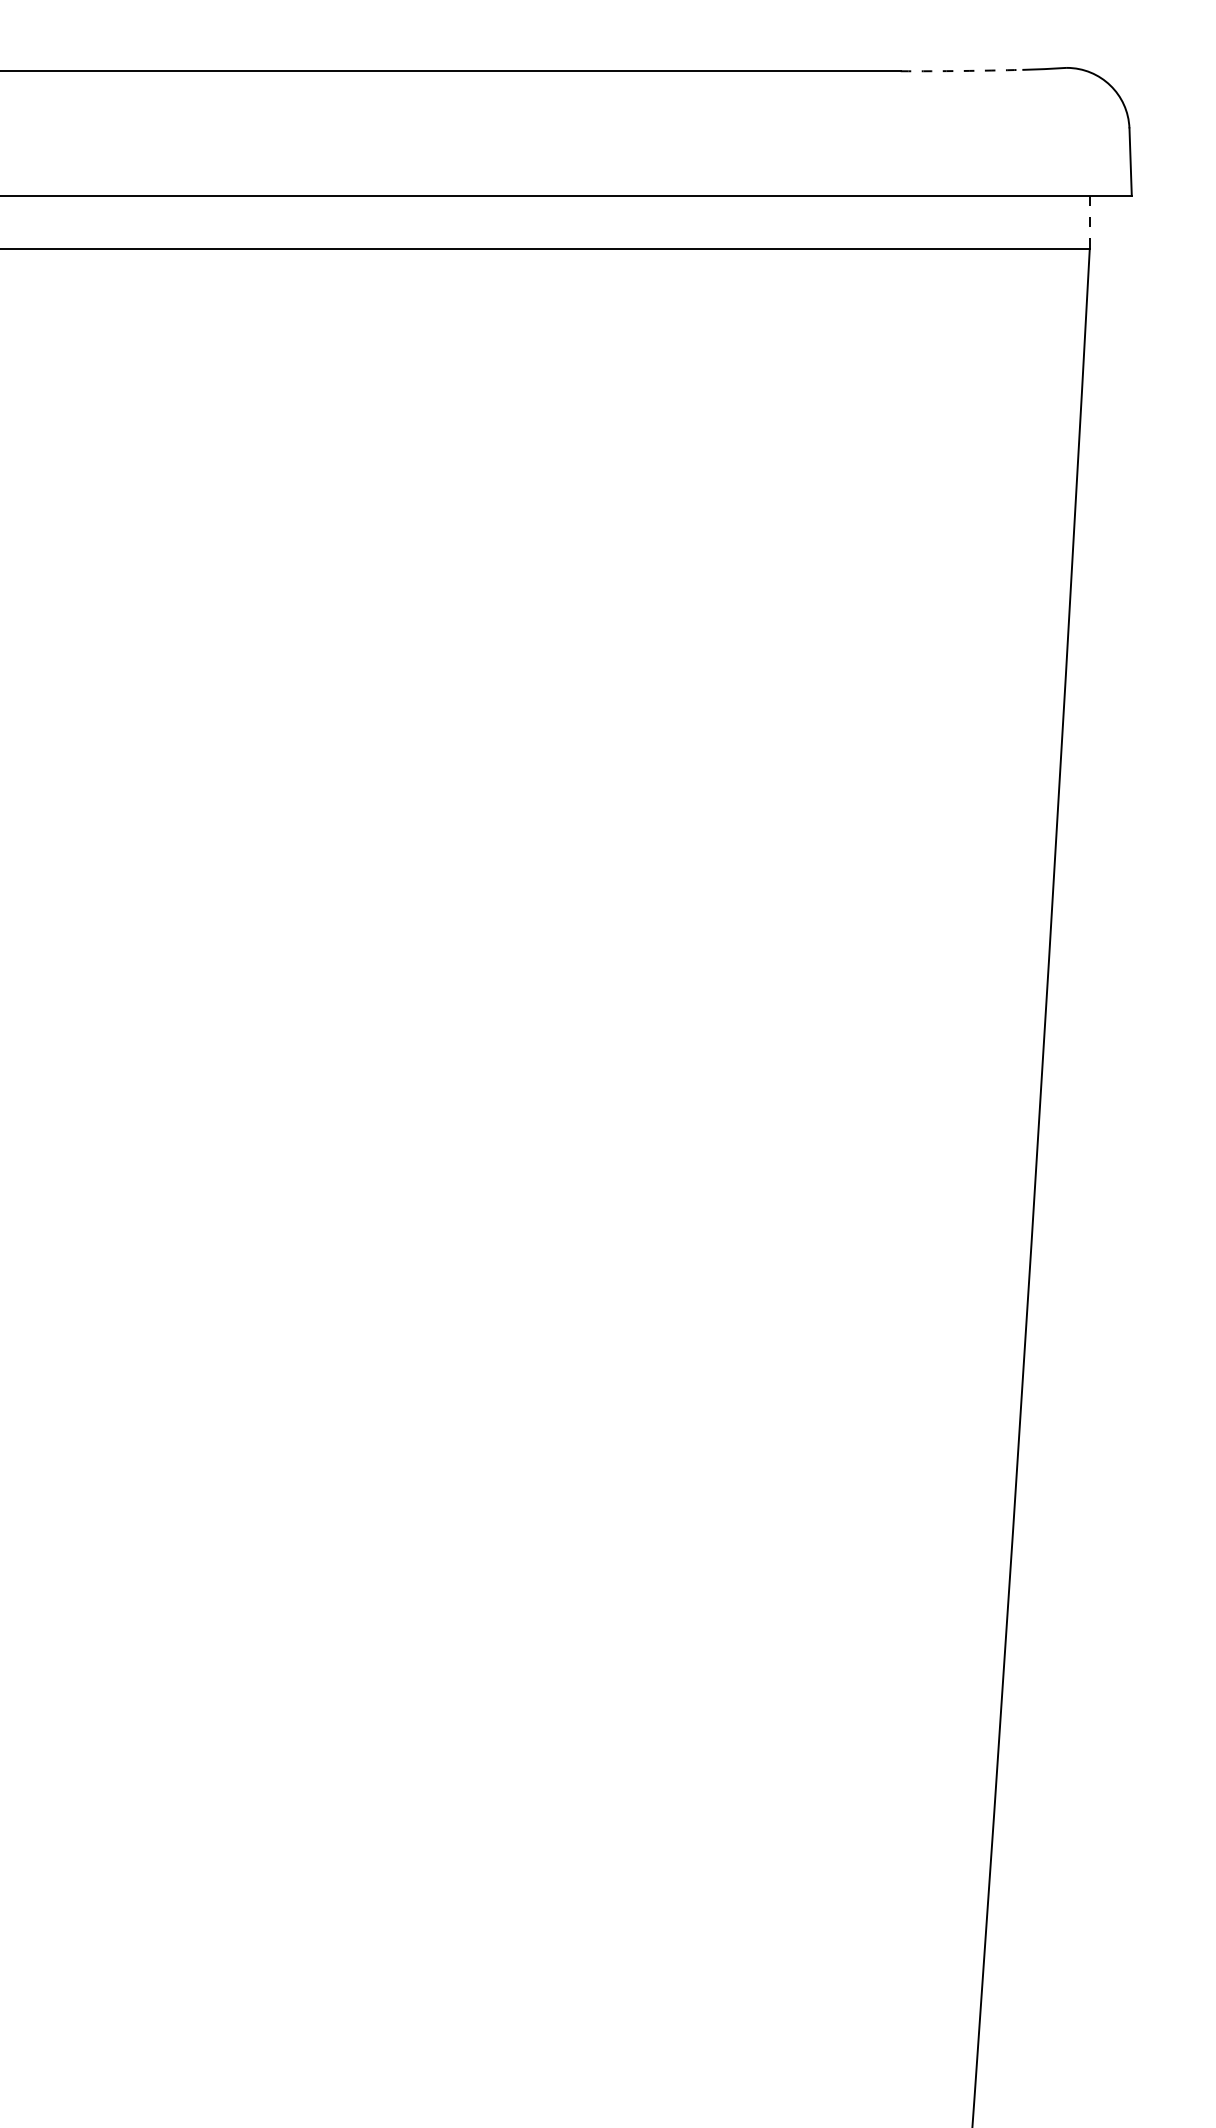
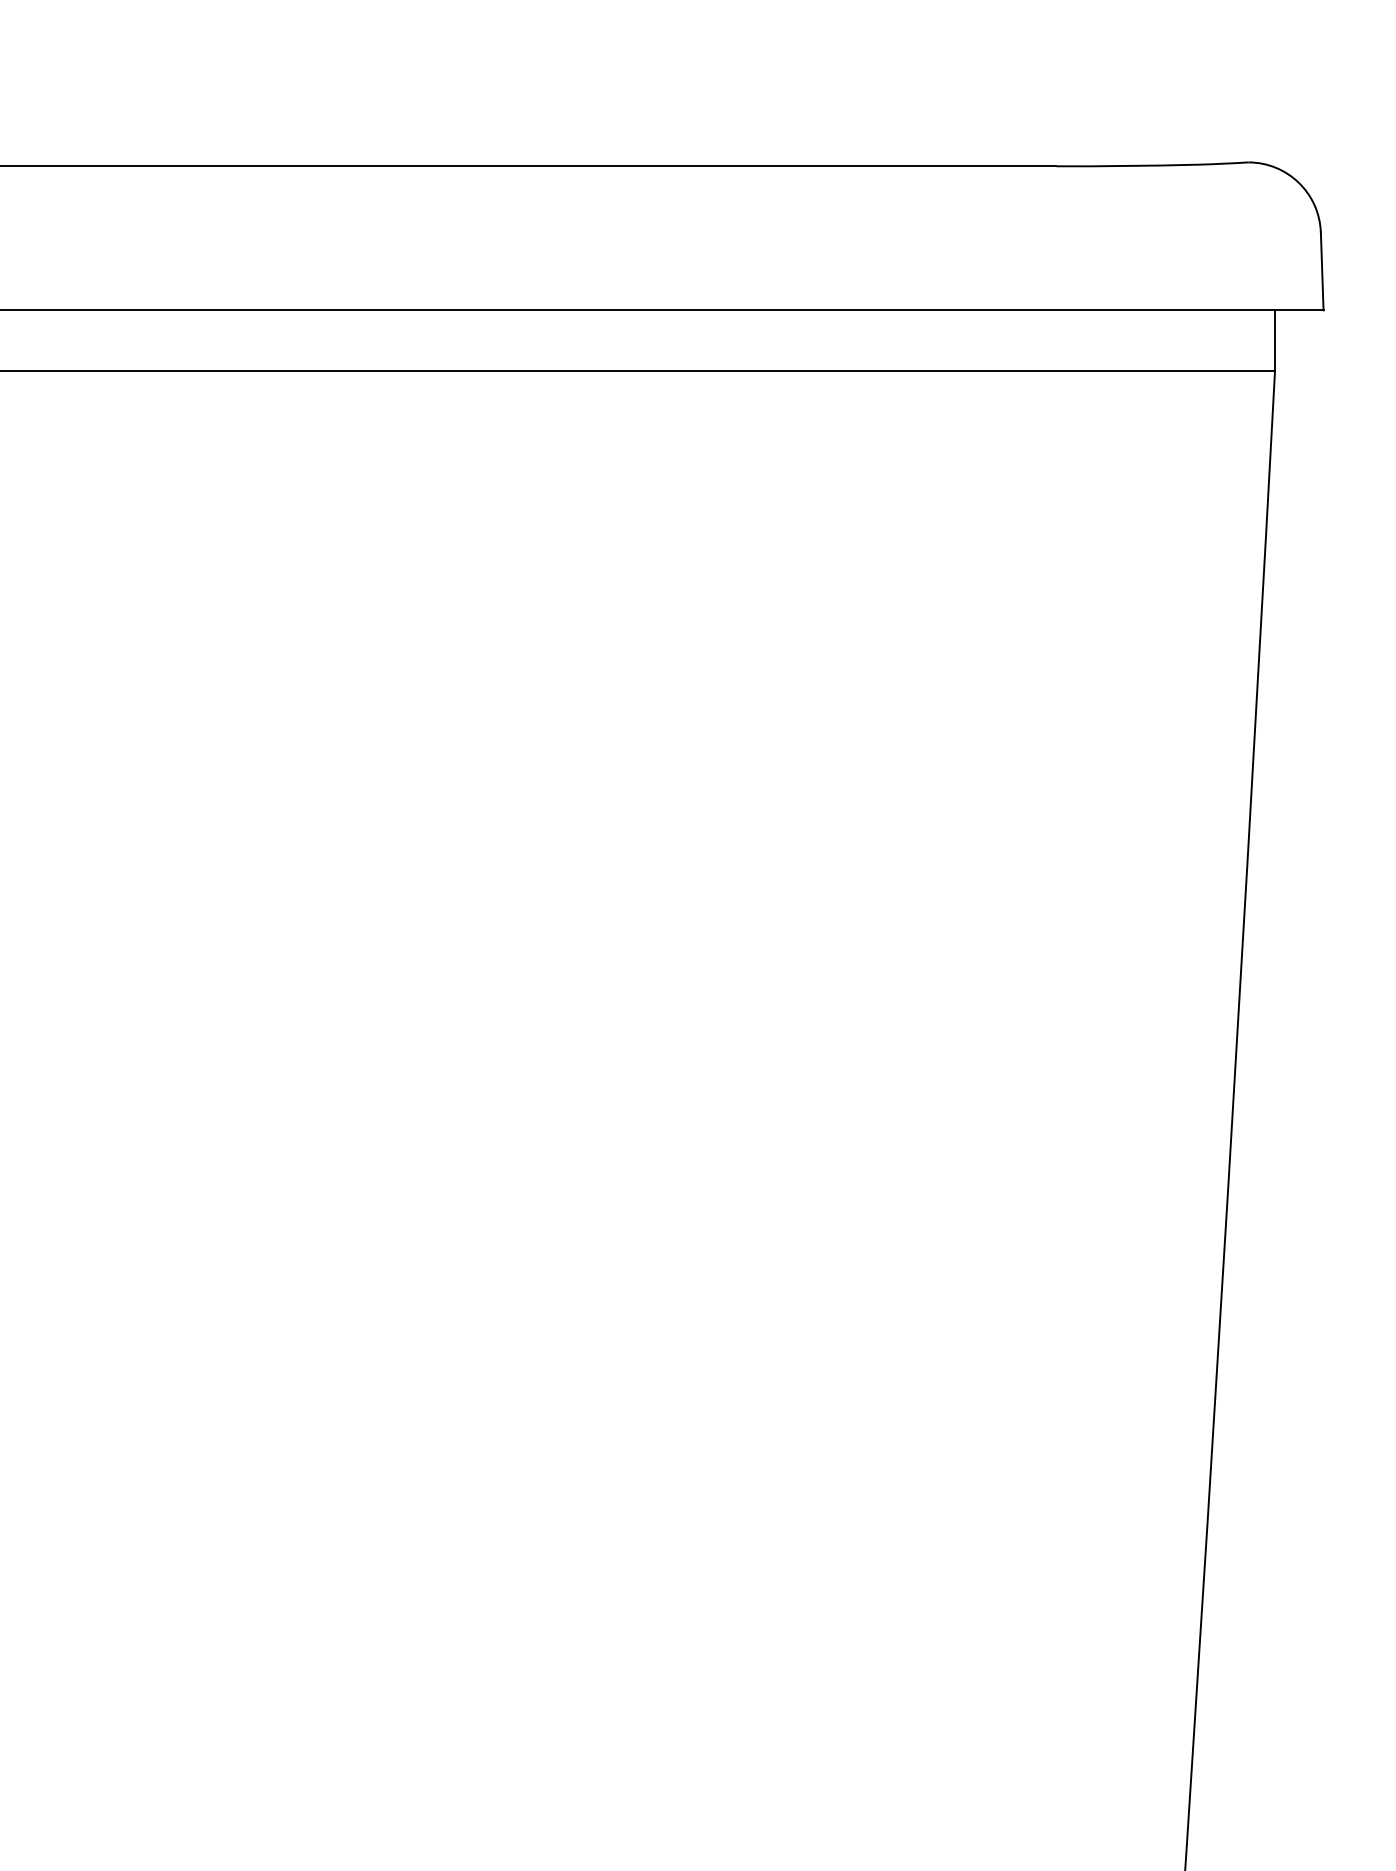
arc: (961, 71) -> (1126, 166), dashed -> solid
line: (1089, 222) -> (1274, 341), dashed -> solid

